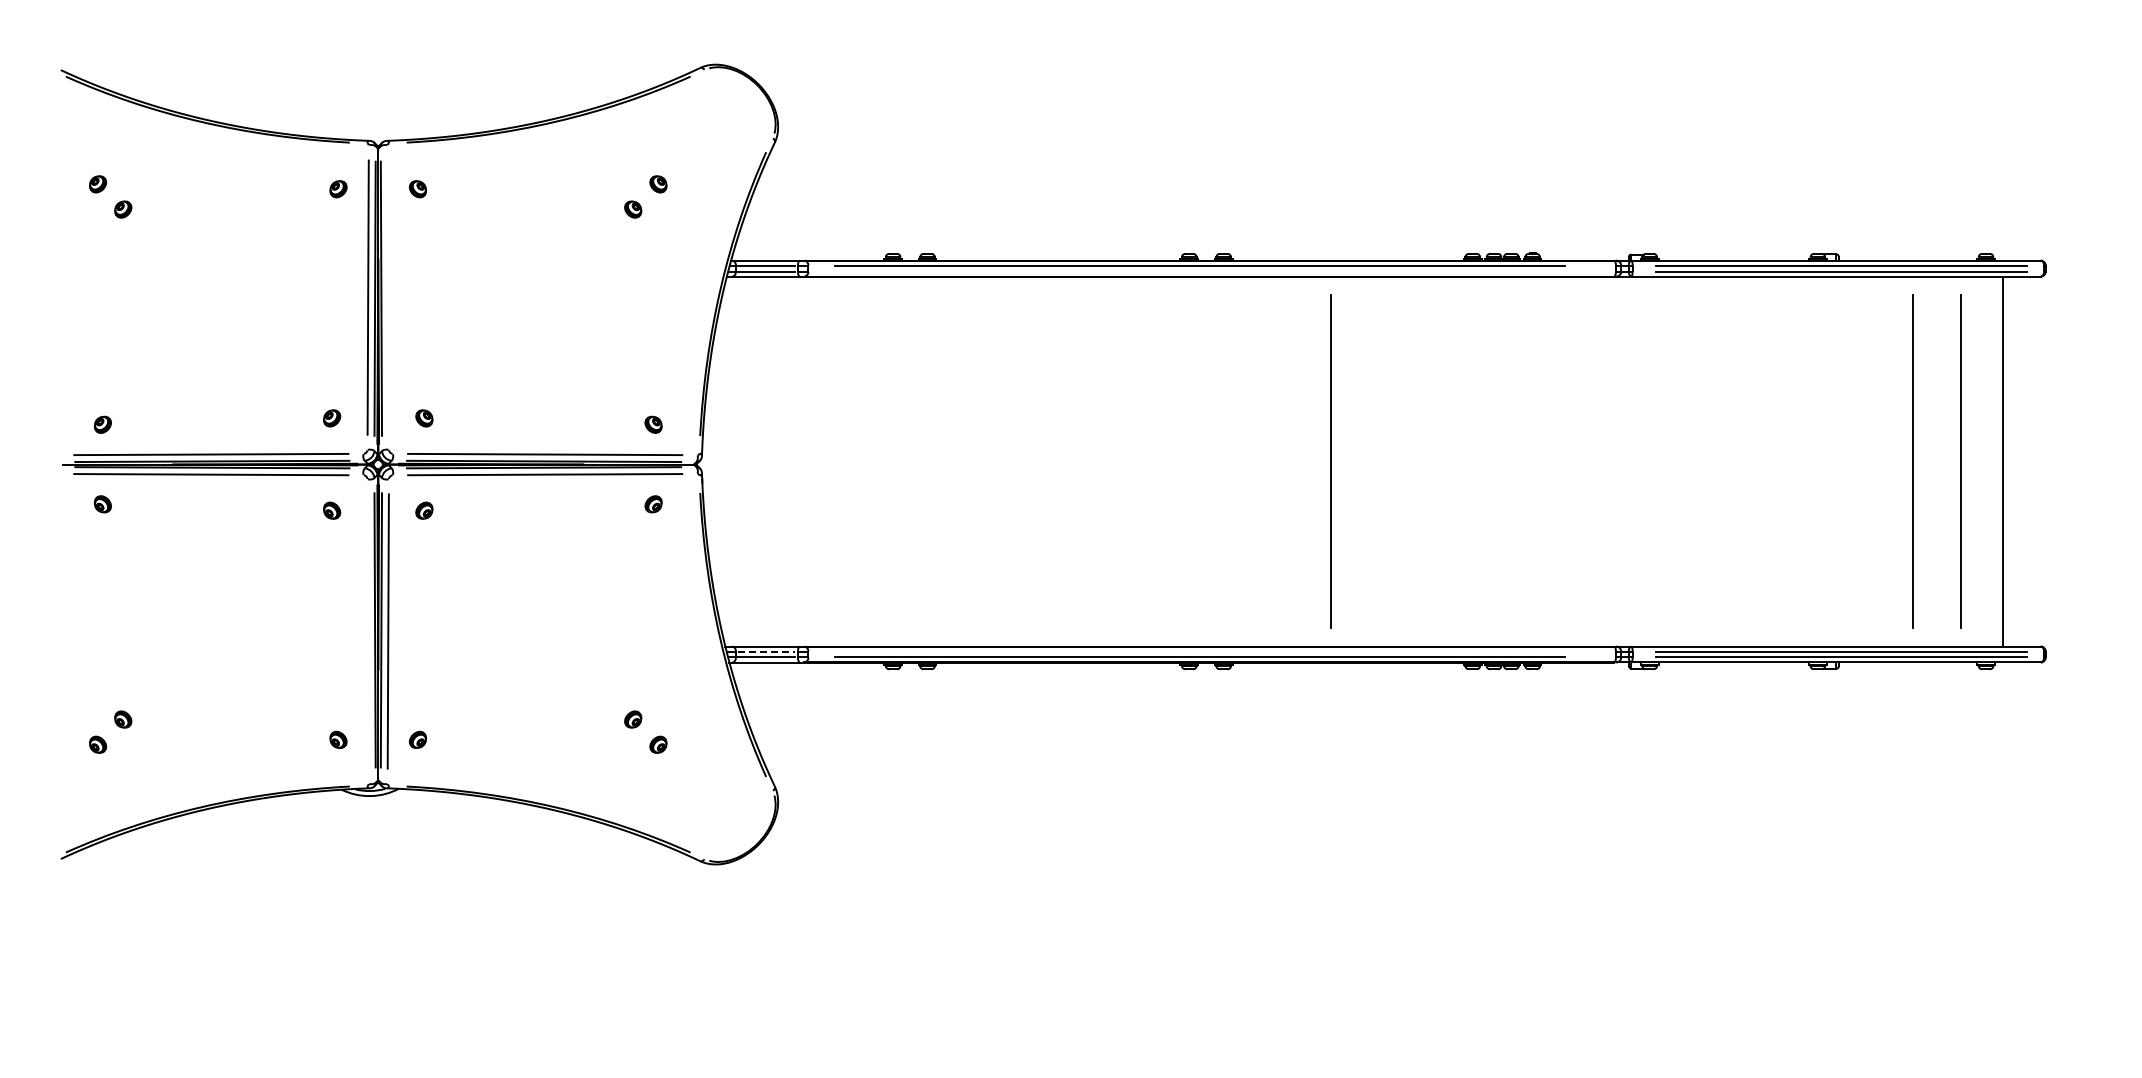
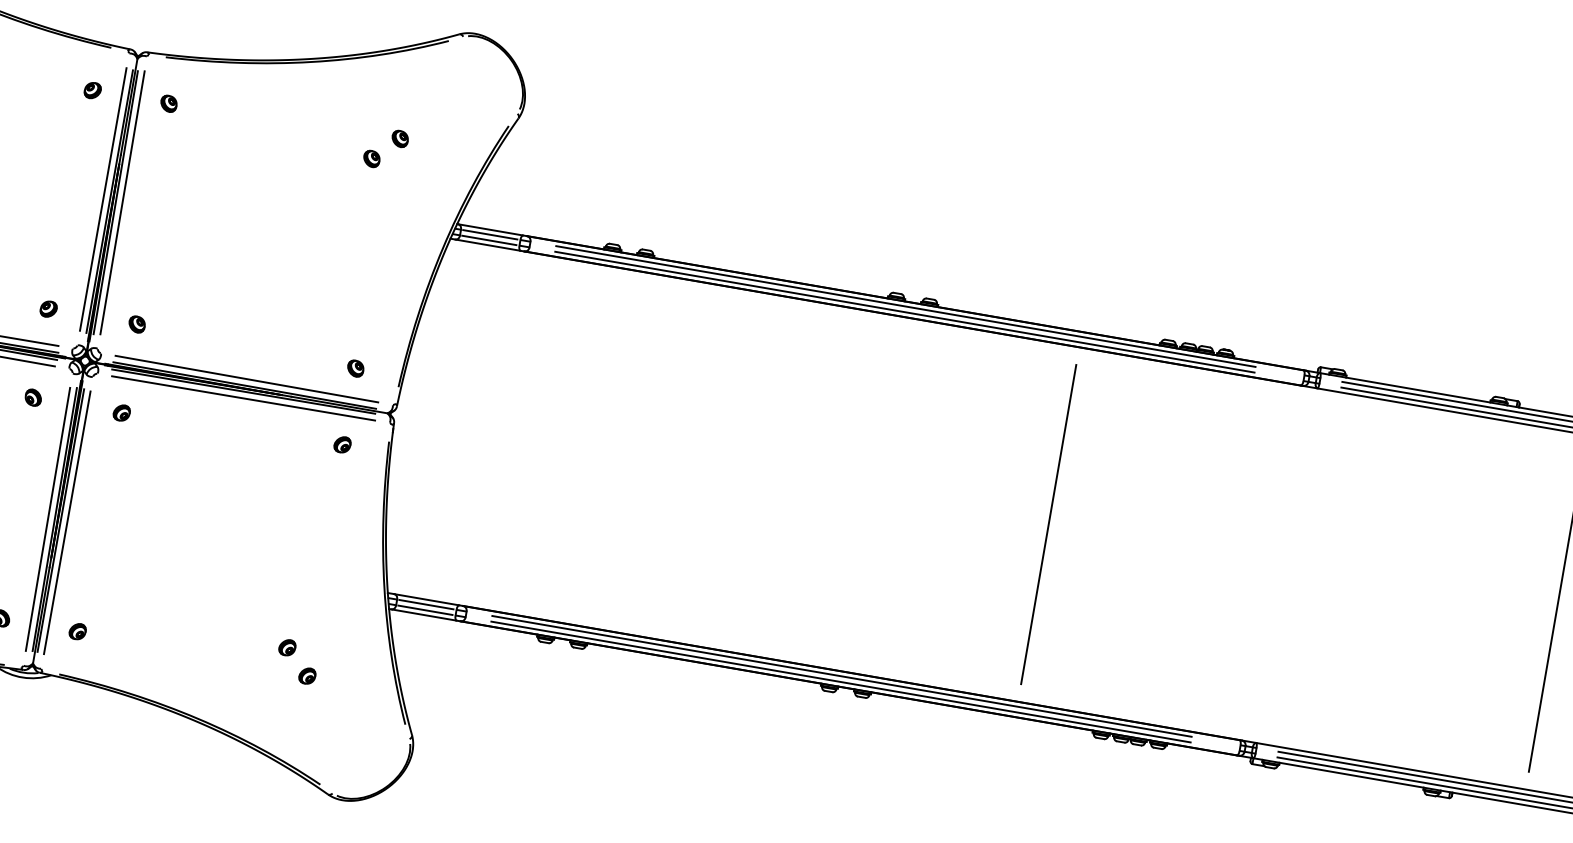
line: (1199, 271) -> (904, 312), added
line: (387, 297) -> (121, 202), added
line: (1330, 461) -> (1048, 524), moved
line: (367, 631) -> (47, 519), added
line: (767, 651) -> (427, 604), dashed -> solid
line: (1199, 651) -> (841, 676), added

